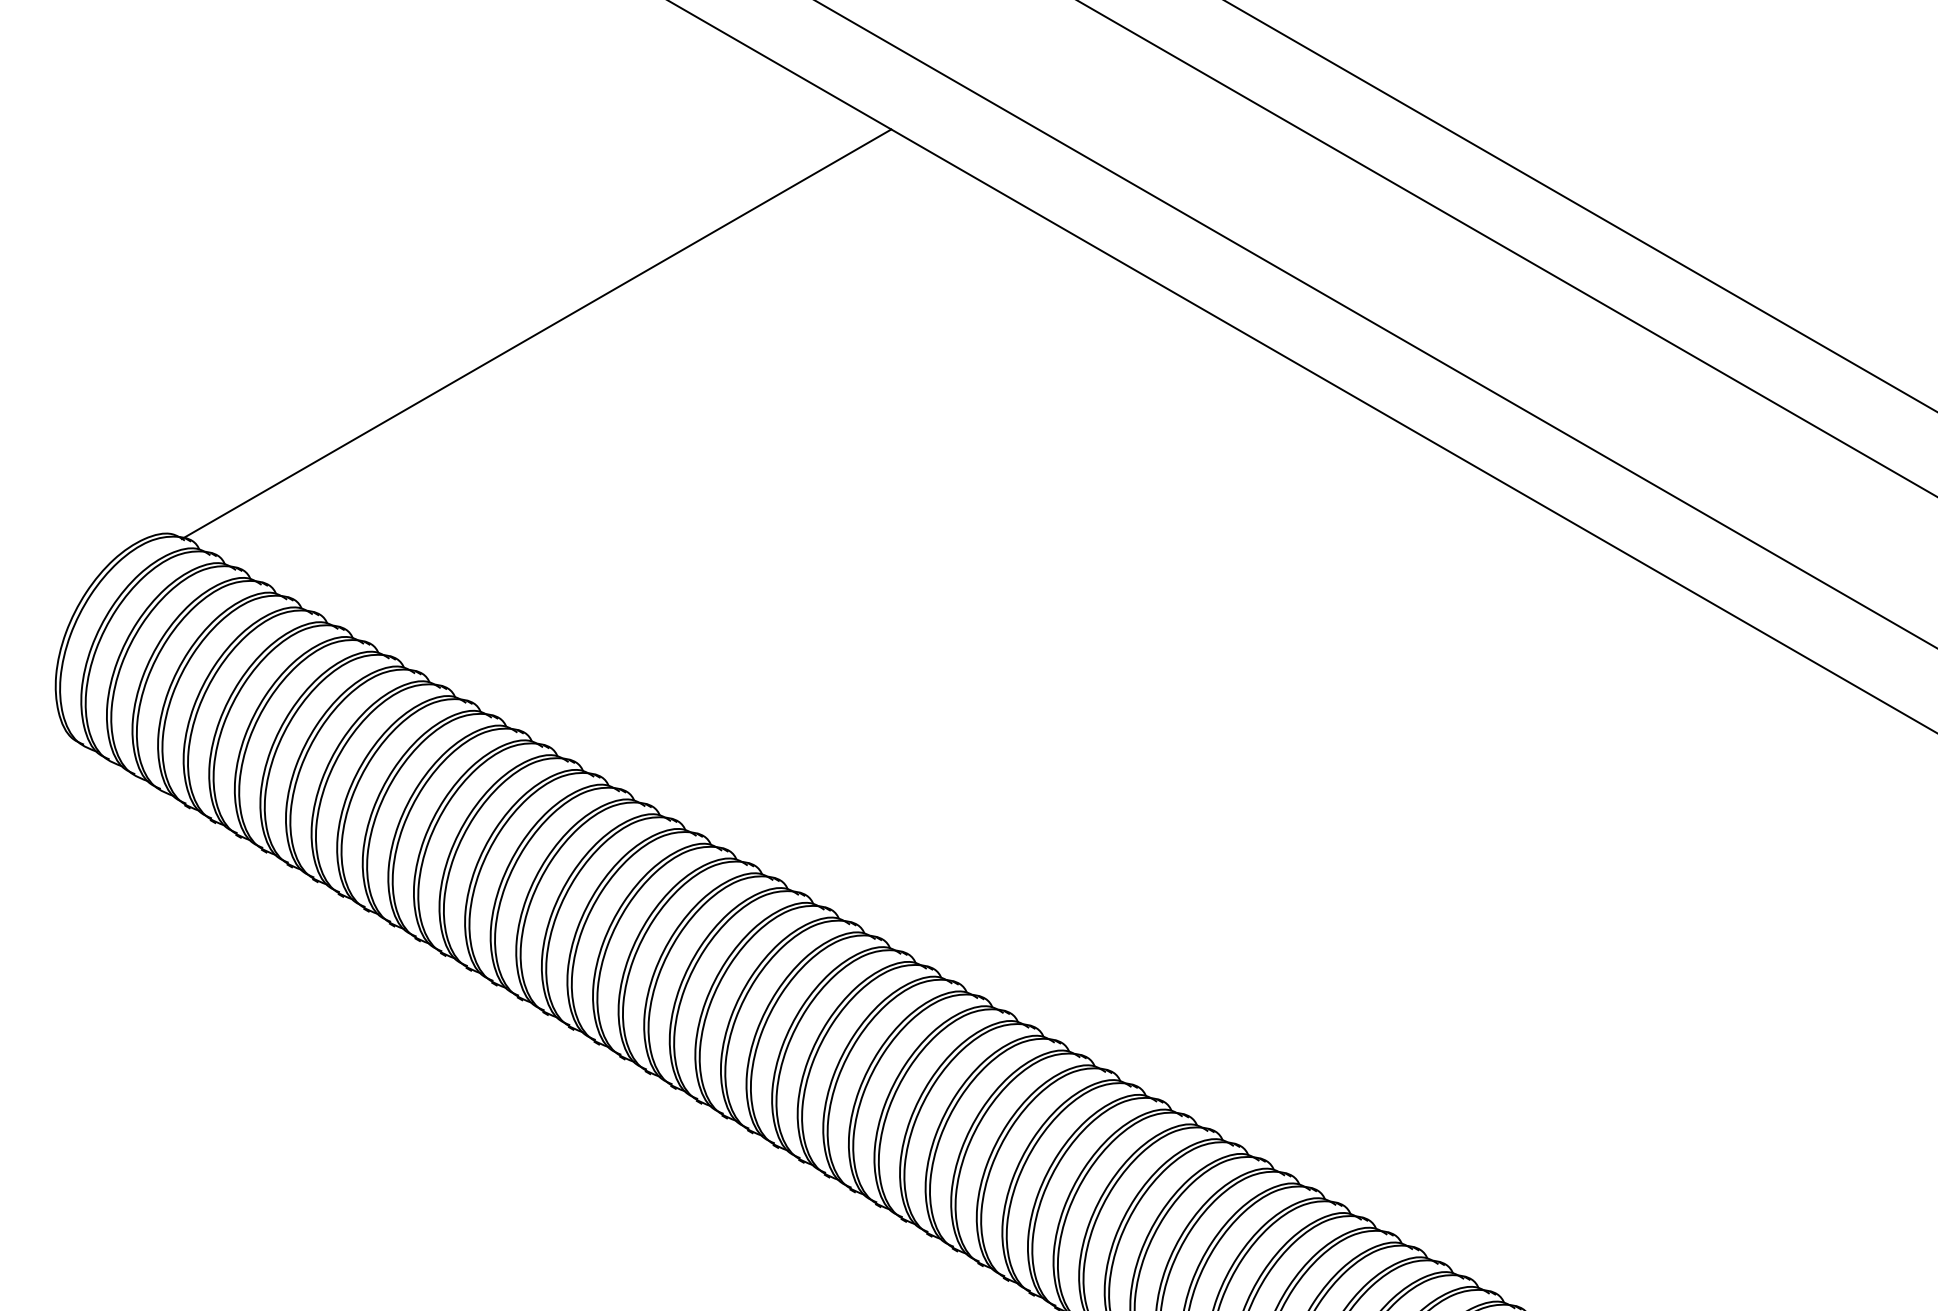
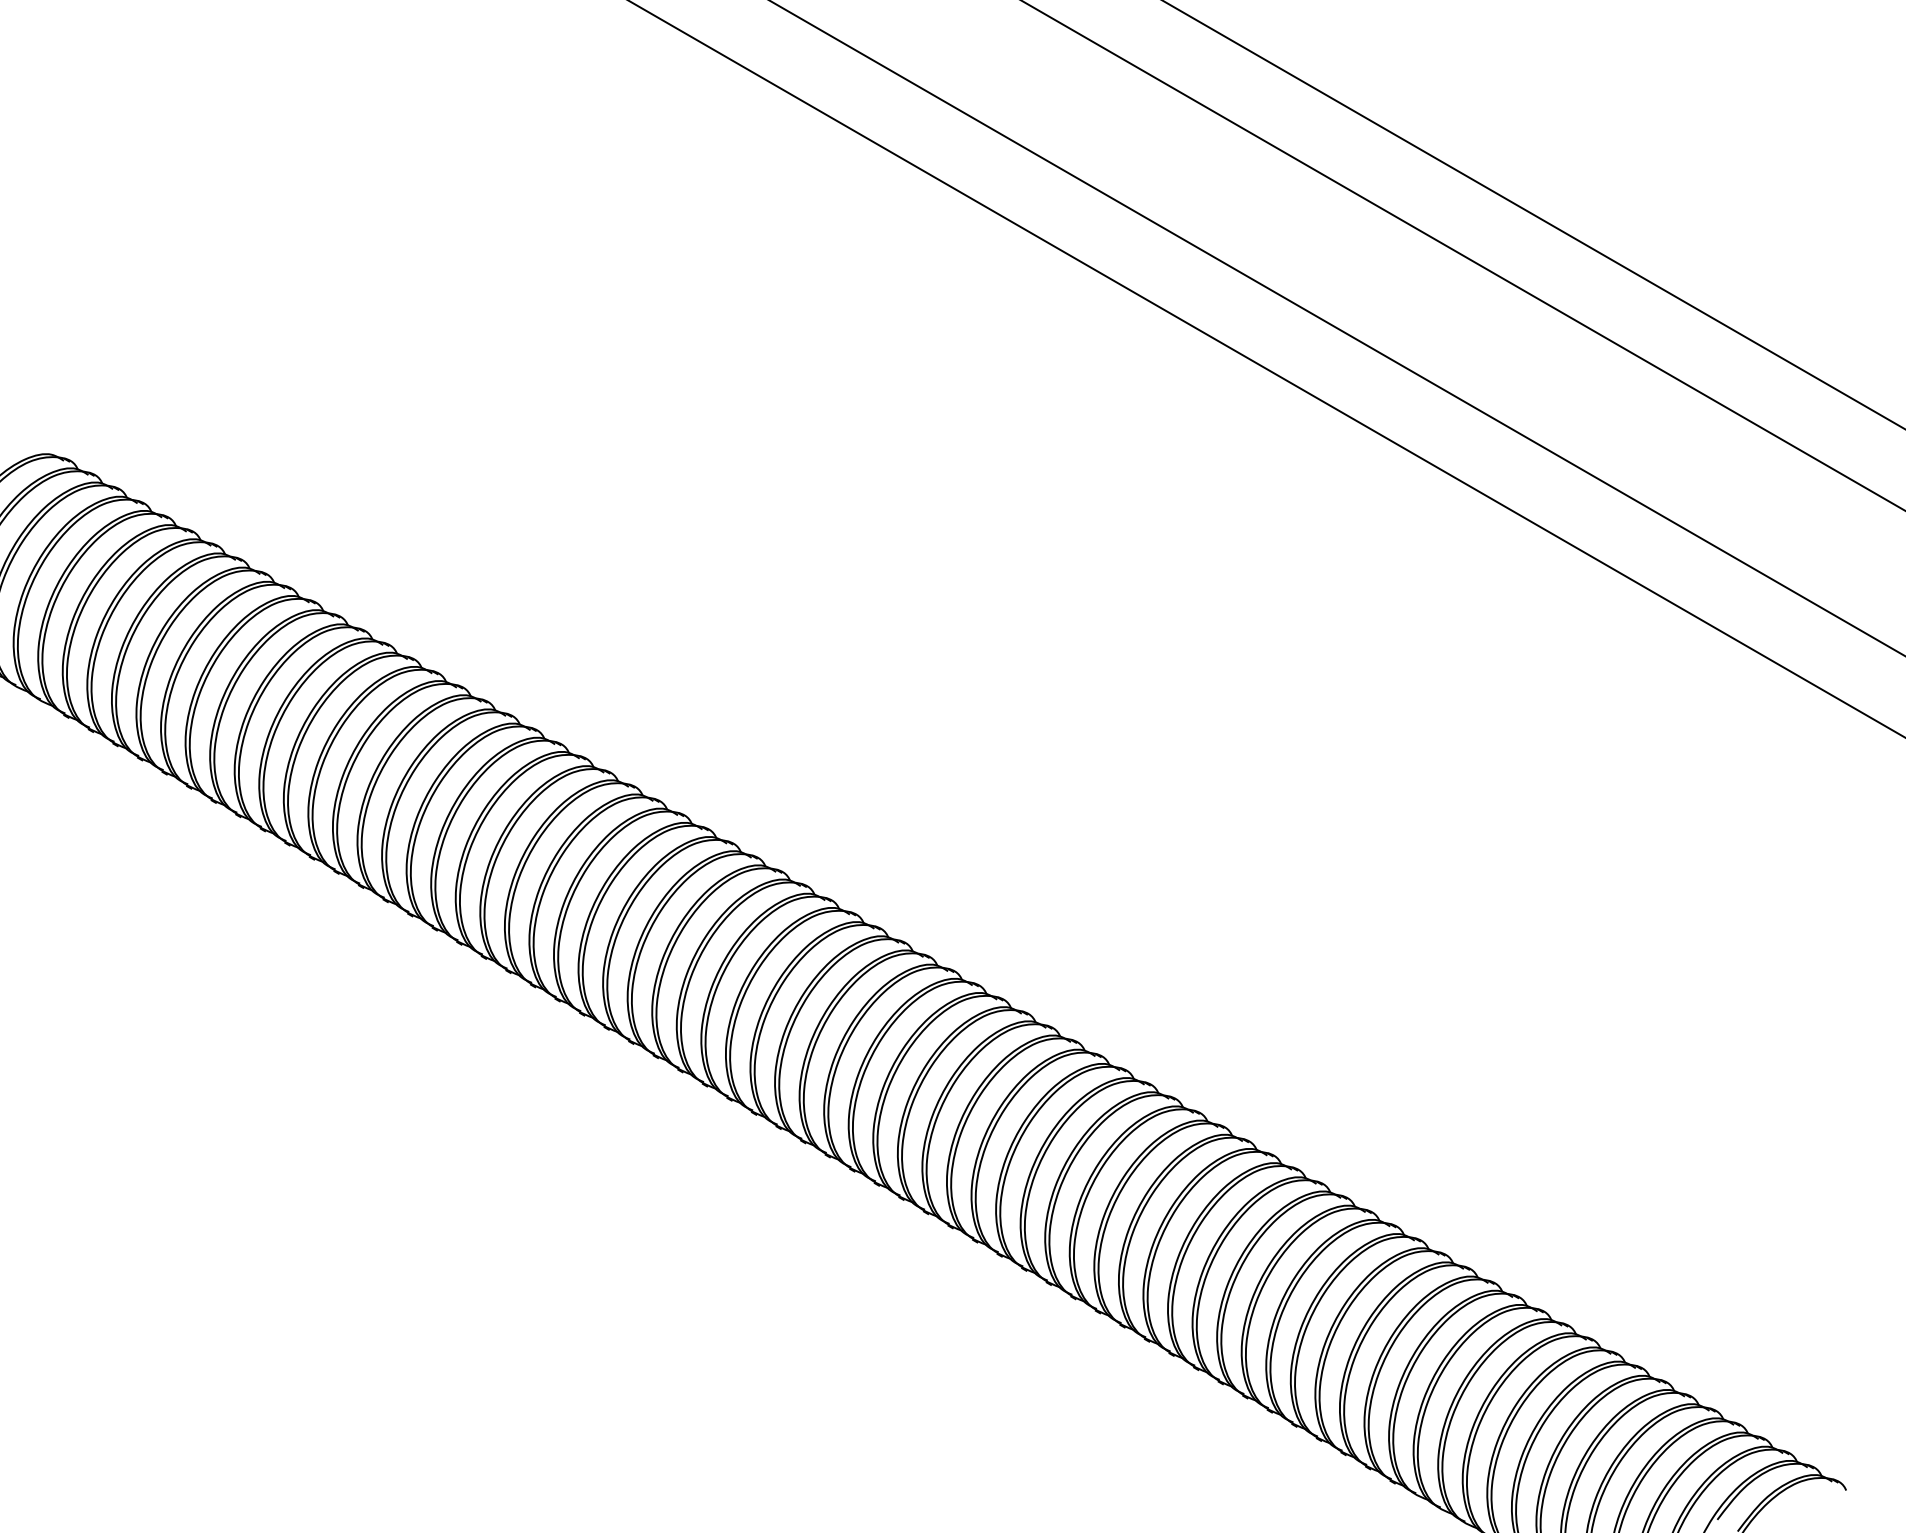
line: (536, 333) -> (401, 262), removed

